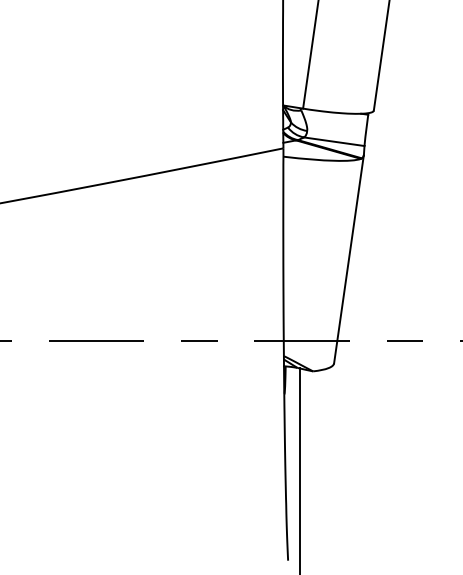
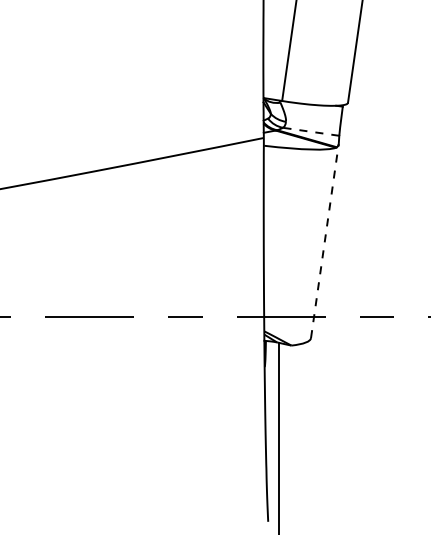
line: (334, 141) -> (311, 131), solid -> dashed
line: (349, 258) -> (325, 240), solid -> dashed

